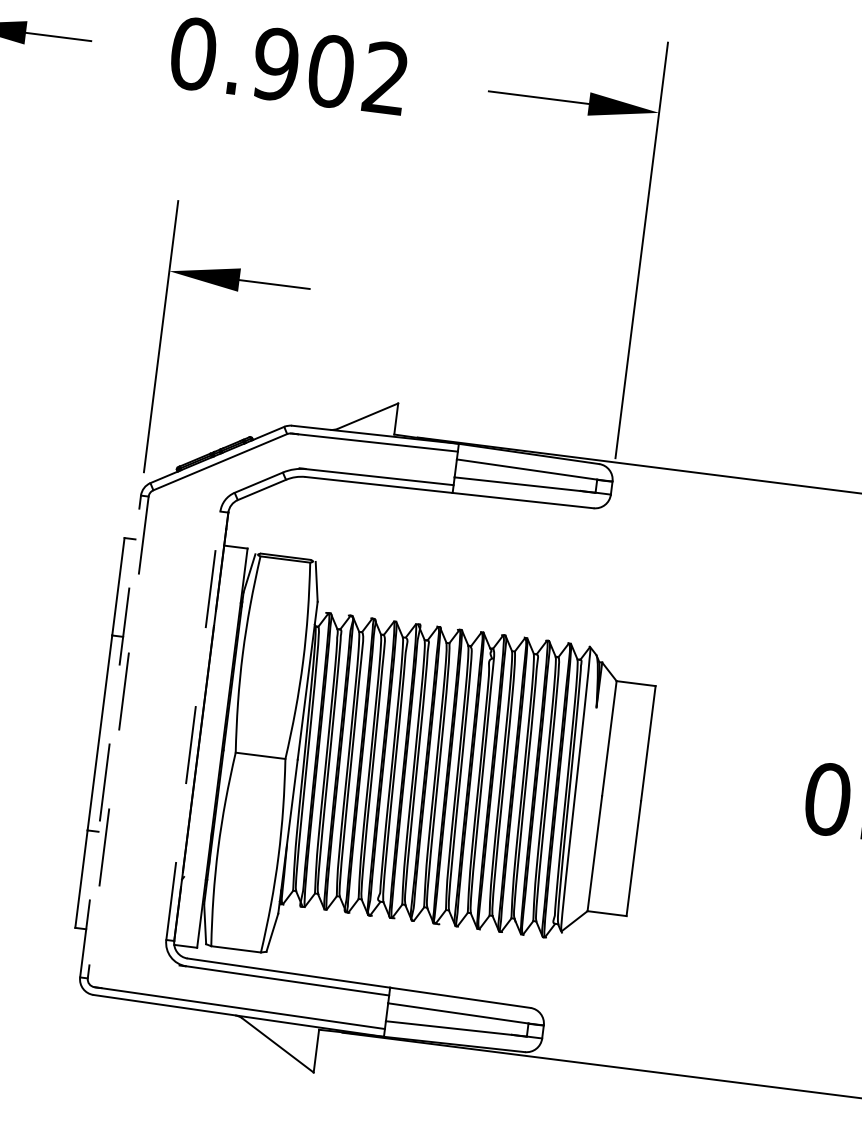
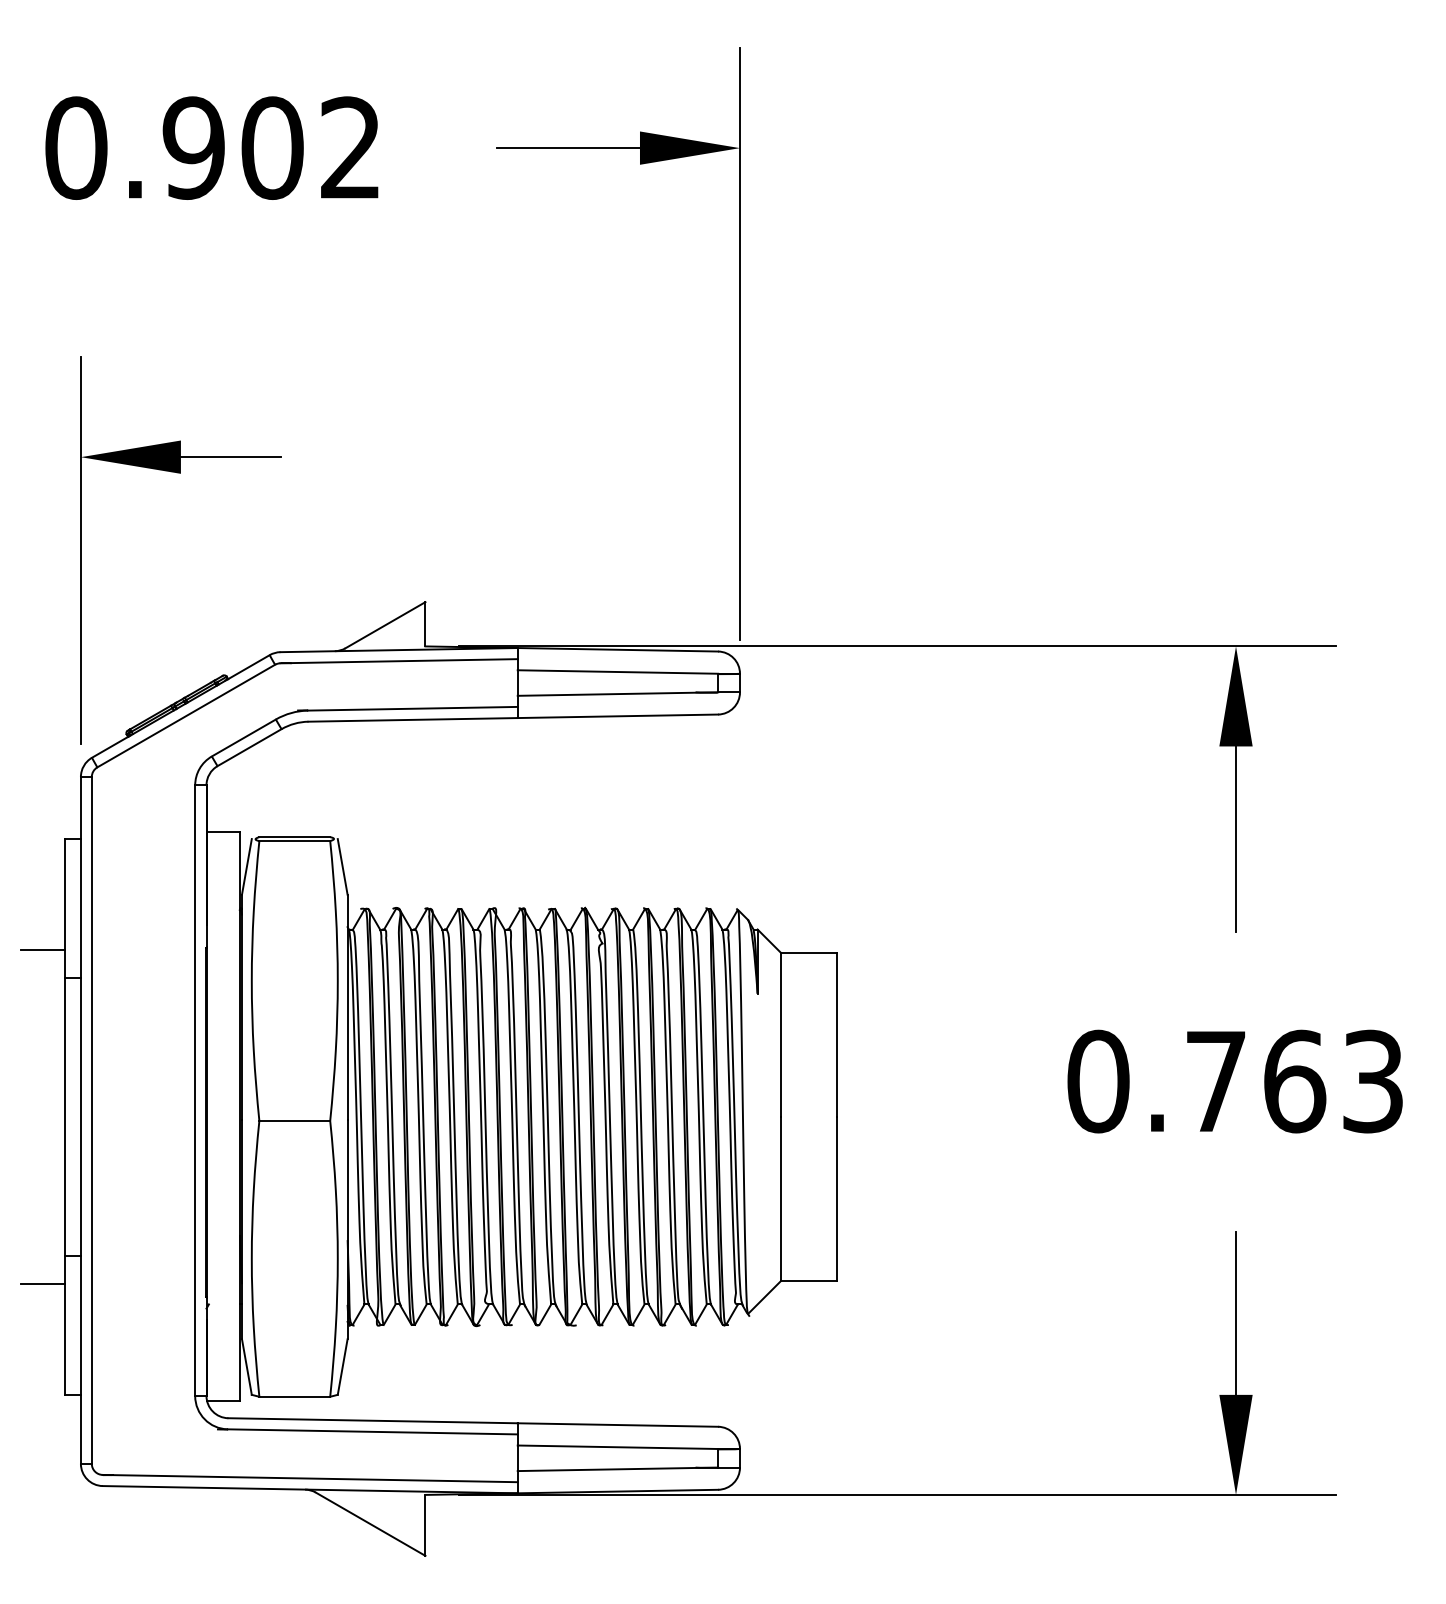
line: (98, 613) -> (42, 950), added
line: (193, 725) -> (195, 1090), dashed -> solid
line: (110, 735) -> (80, 1119), dashed -> solid
line: (118, 737) -> (91, 1120), dashed -> solid
line: (69, 847) -> (42, 1283), added

